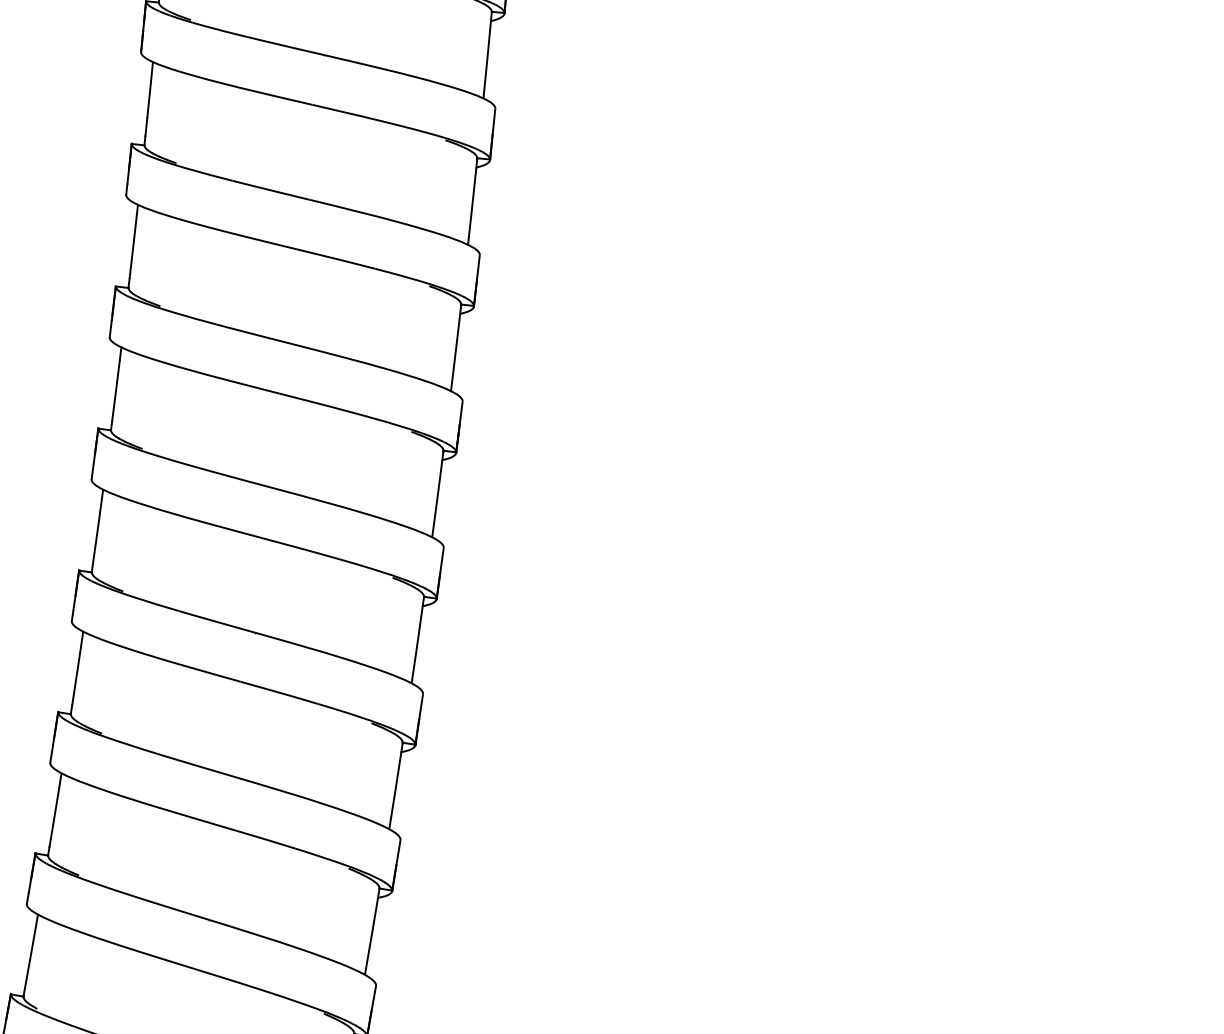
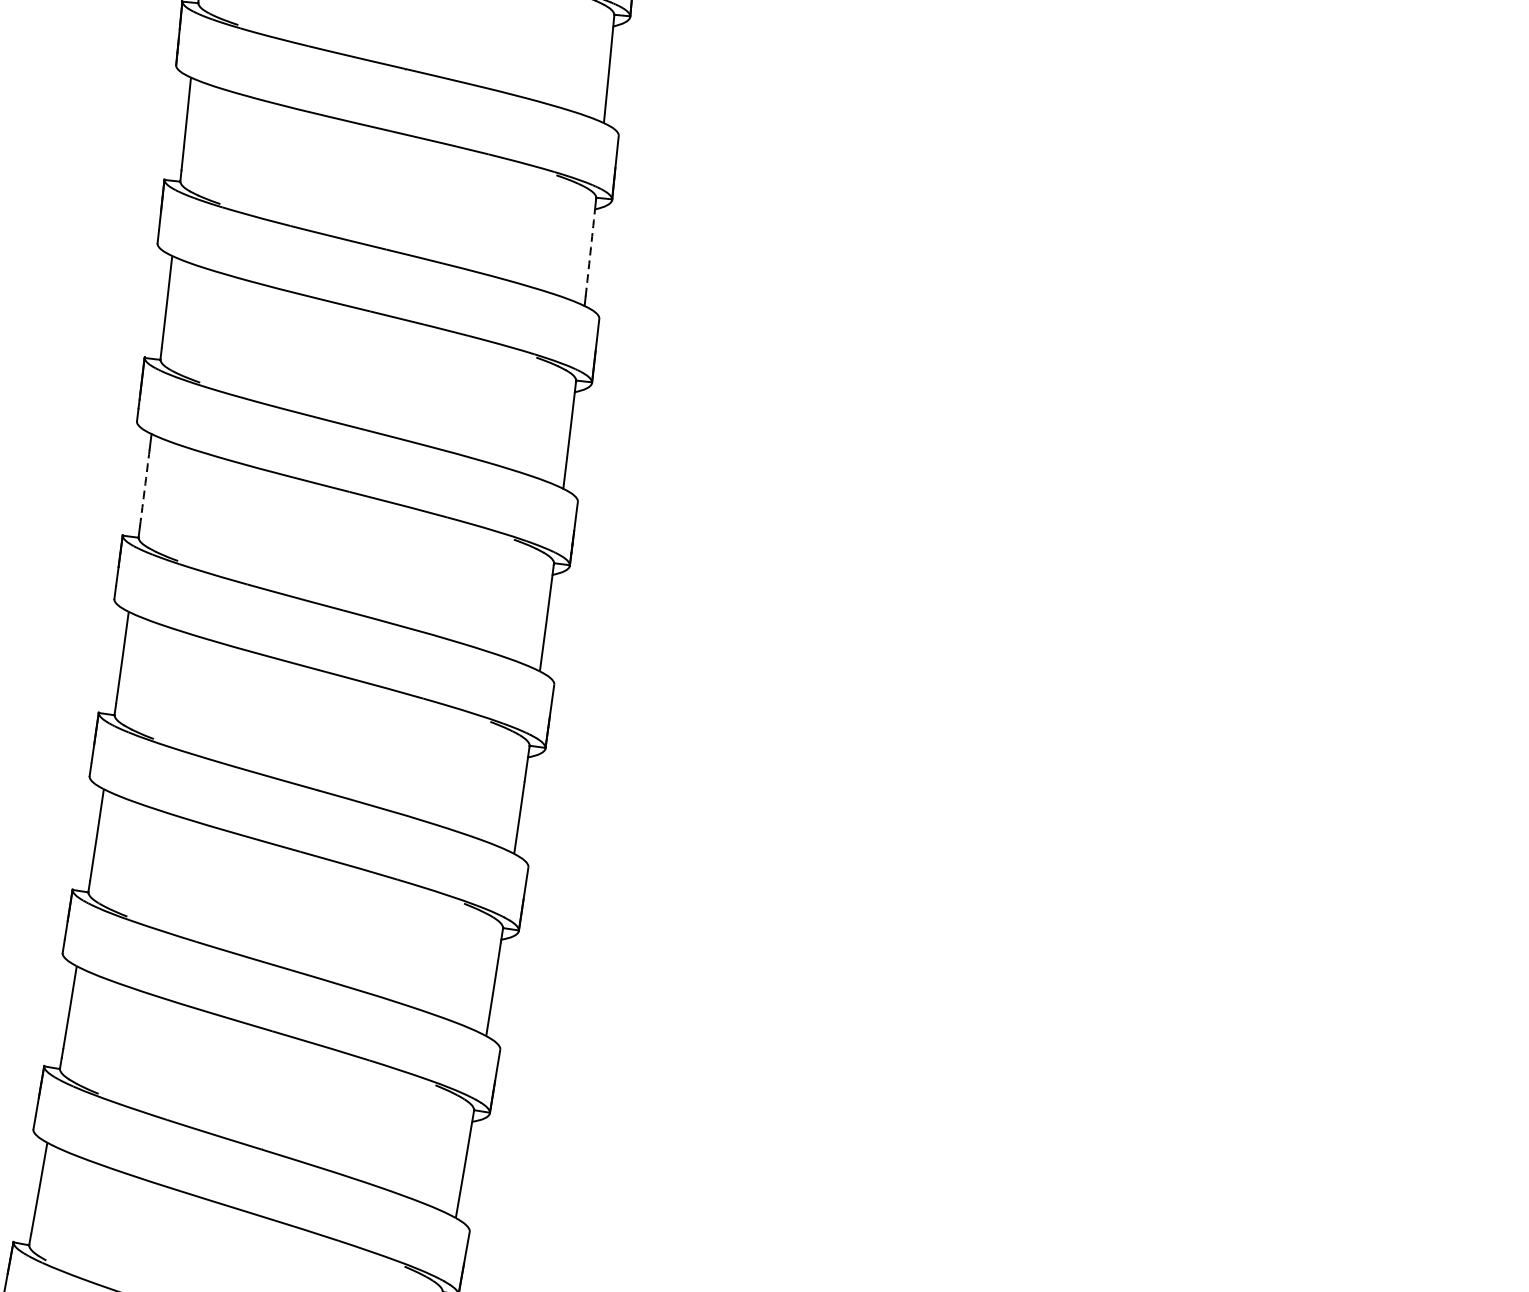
arc: (472, 202) -> (590, 253), solid -> dashed
arc: (116, 390) -> (145, 487), solid -> dashed

